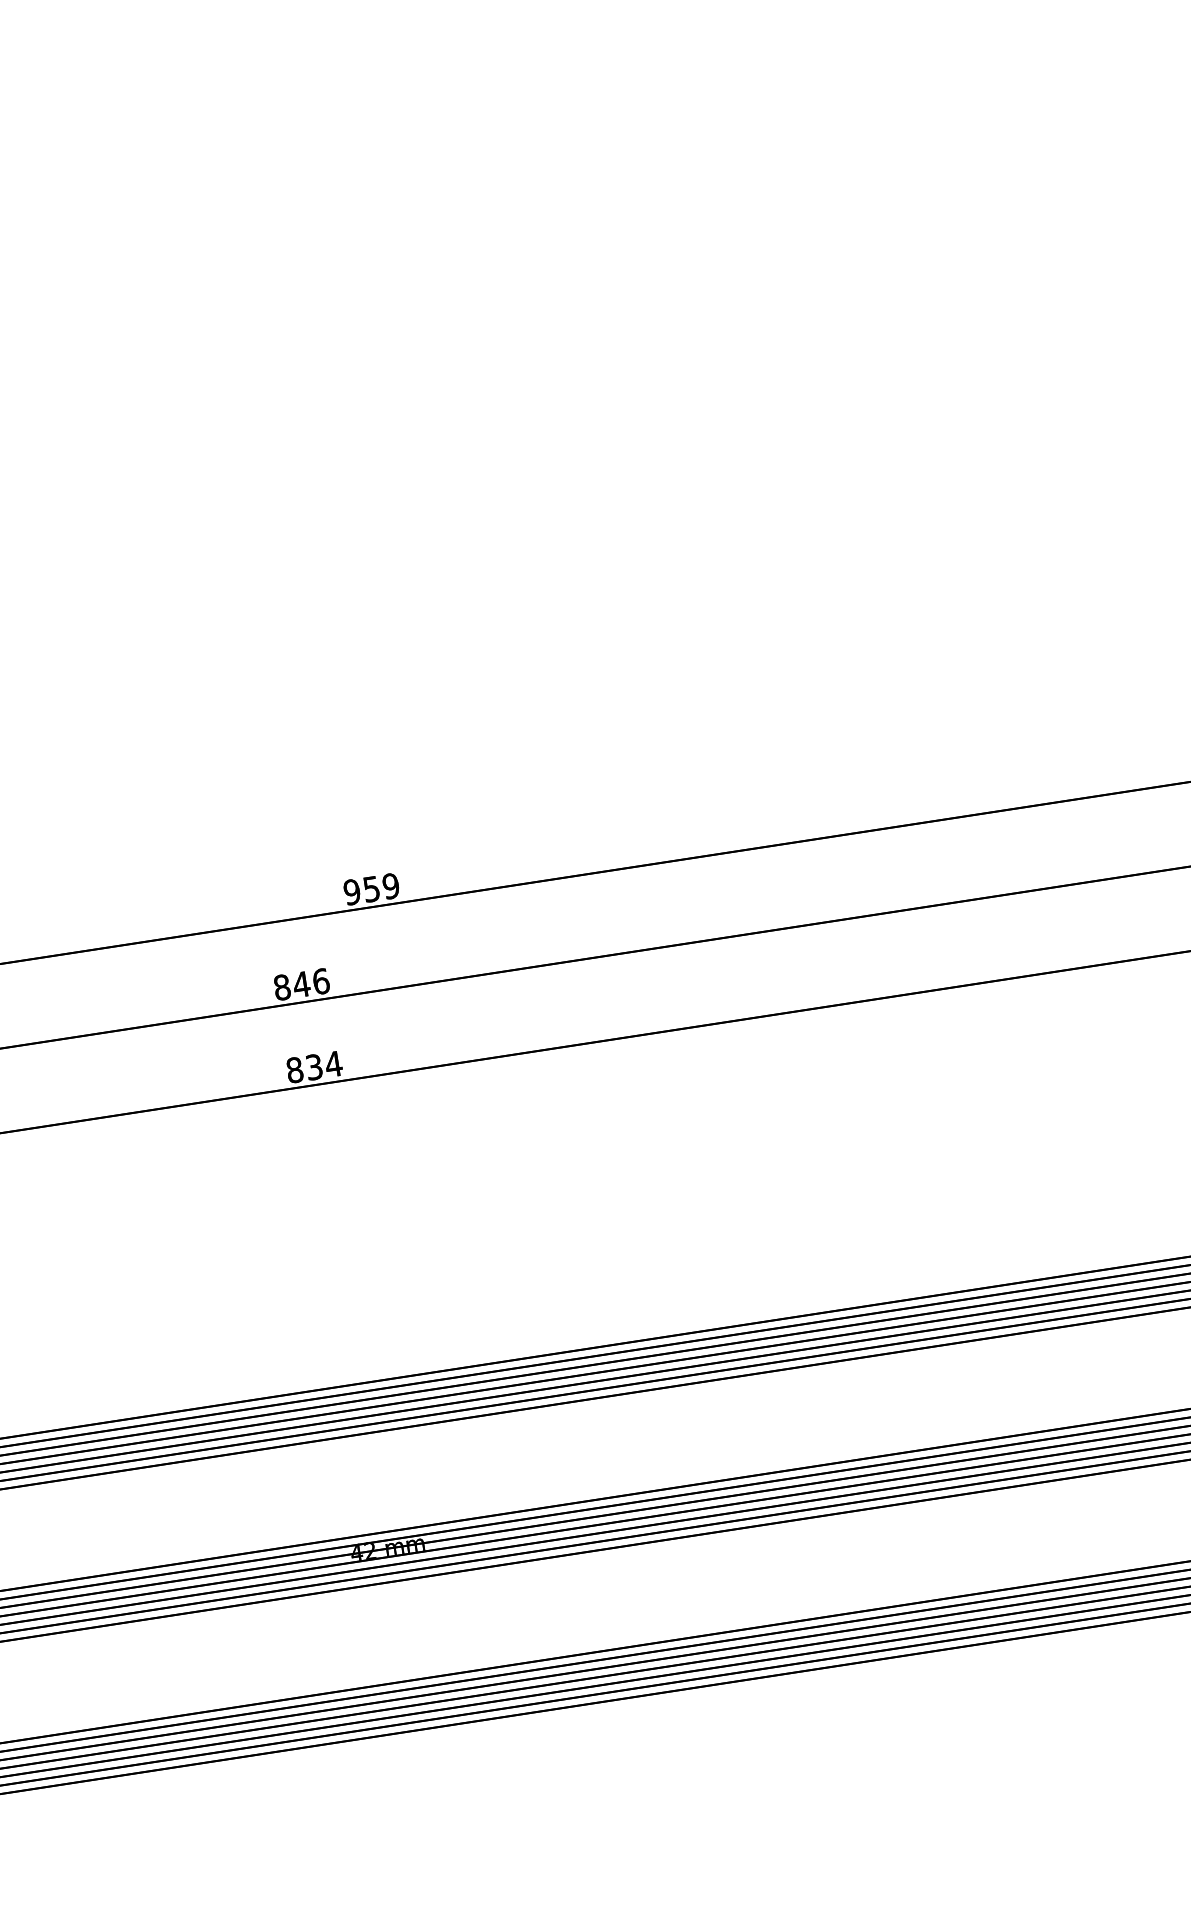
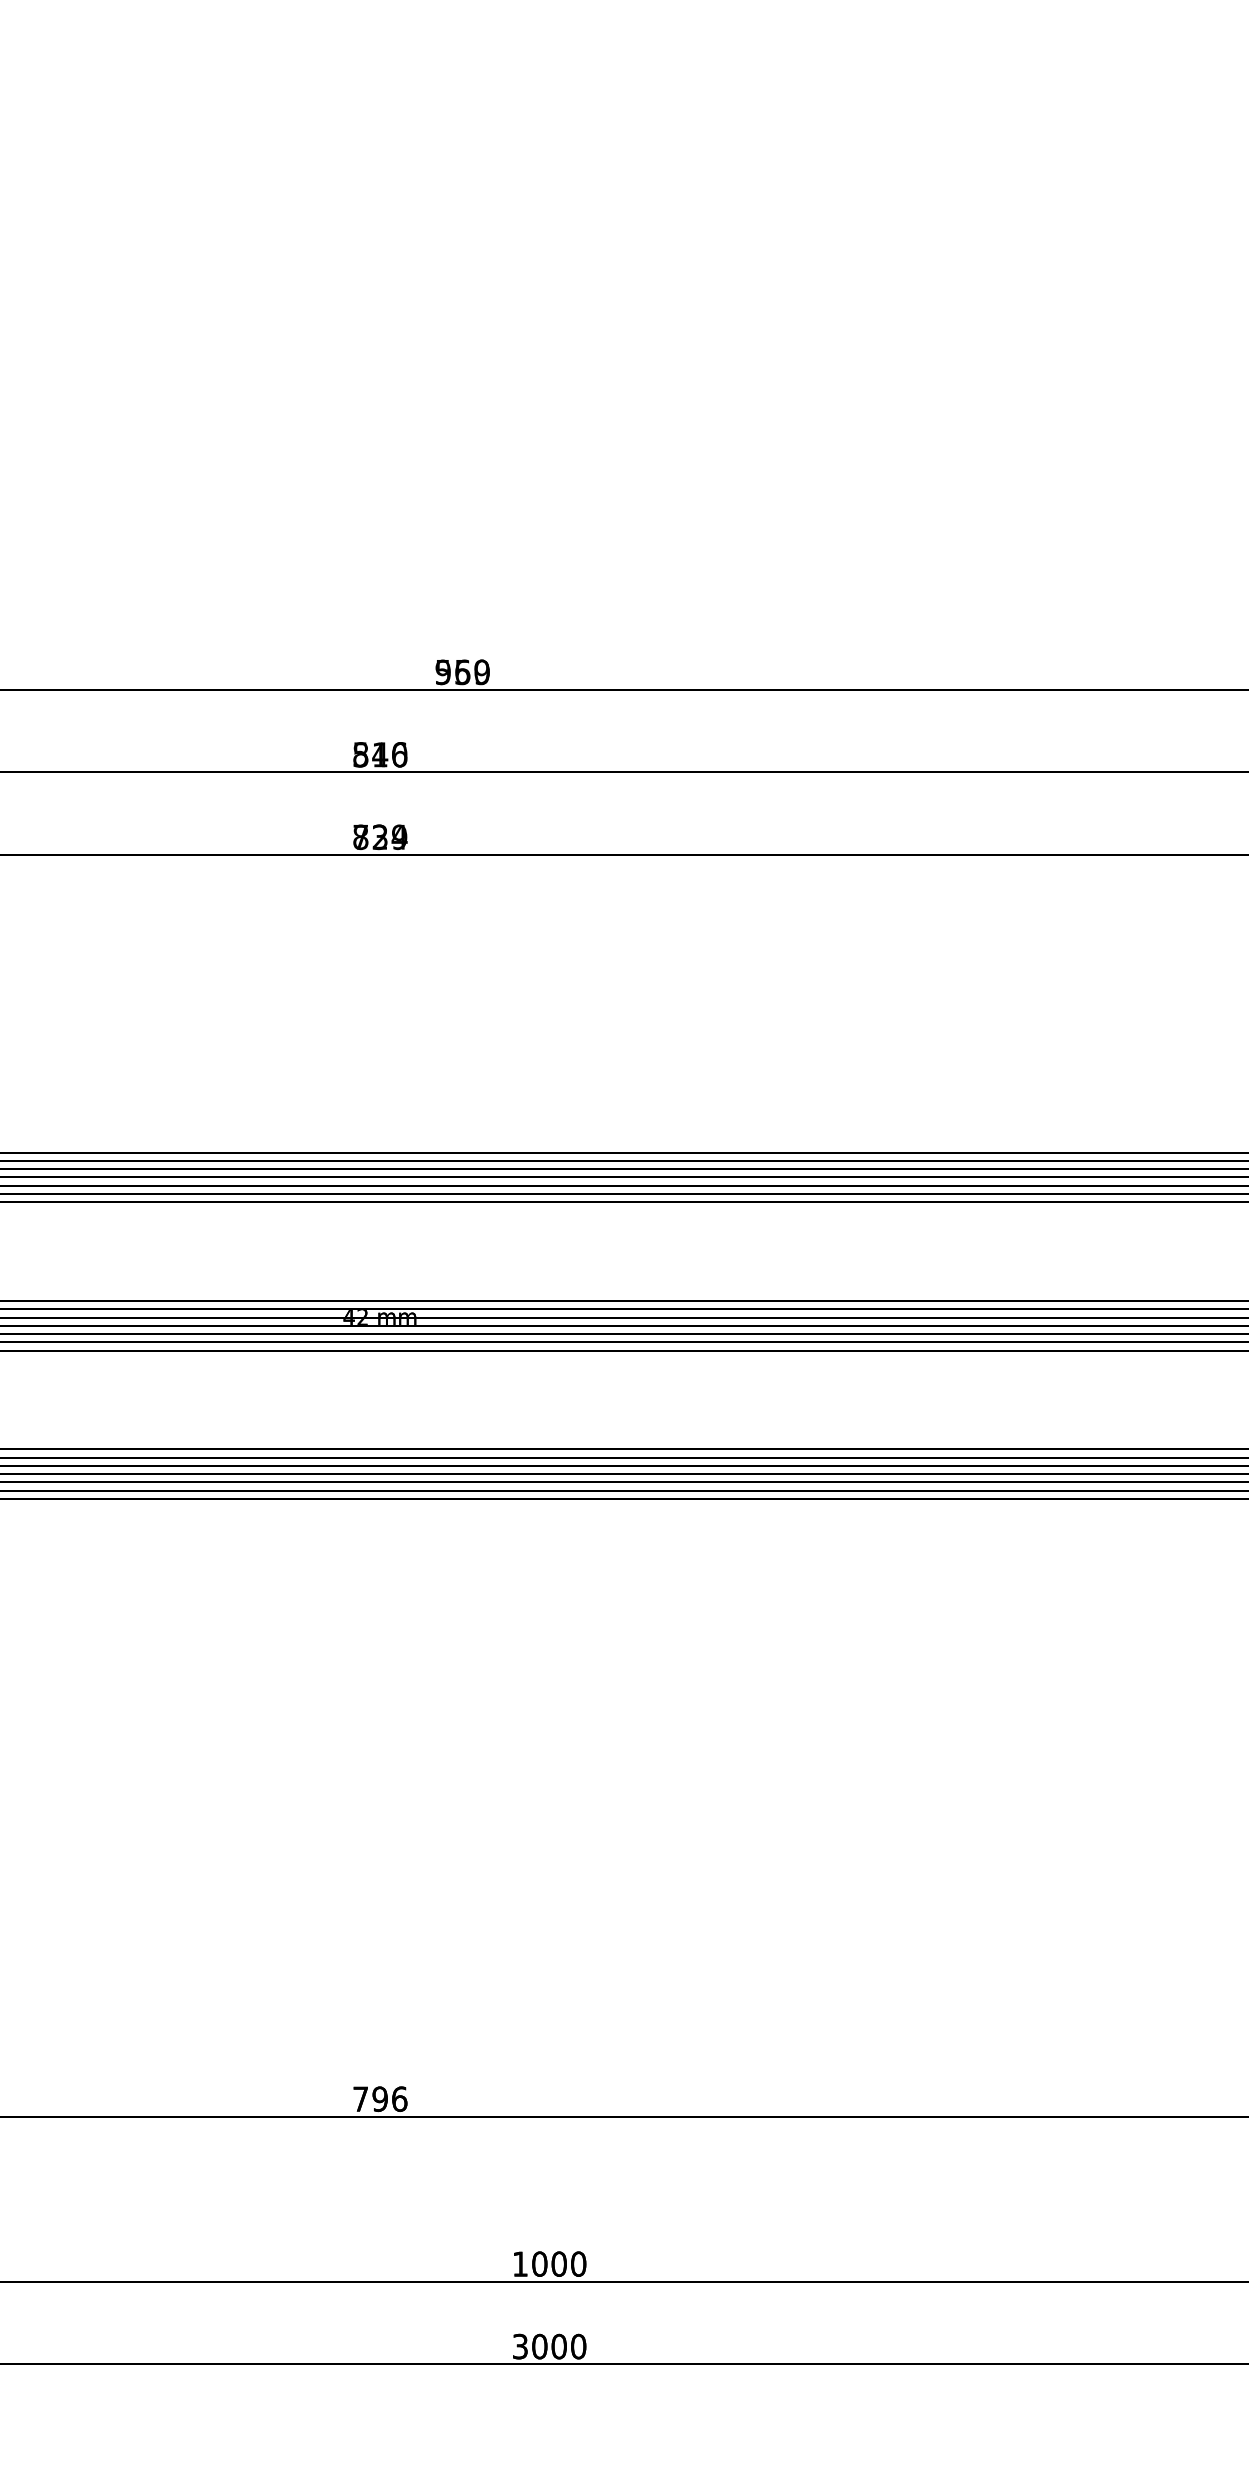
text: (371, 889) -> (462, 672), 959 -> 560
text: (301, 984) -> (380, 754), 846 -> 510
text: (314, 1067) -> (380, 837), 834 -> 729

